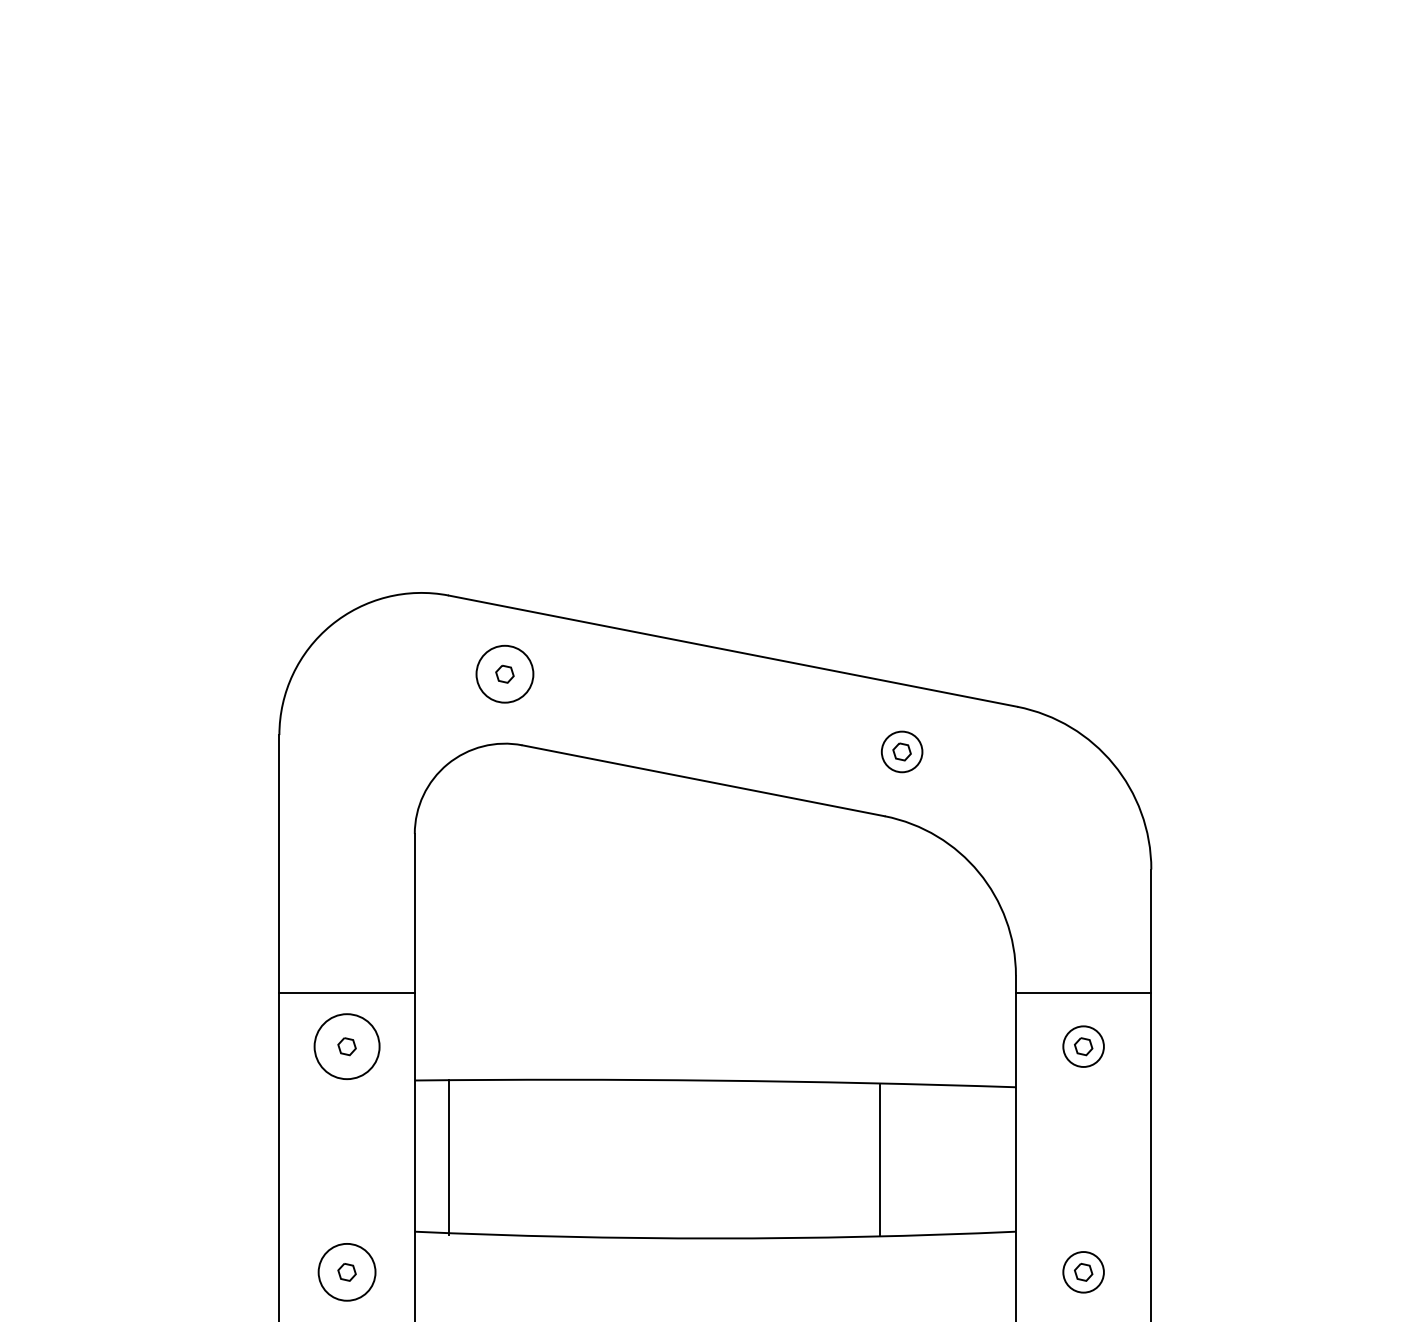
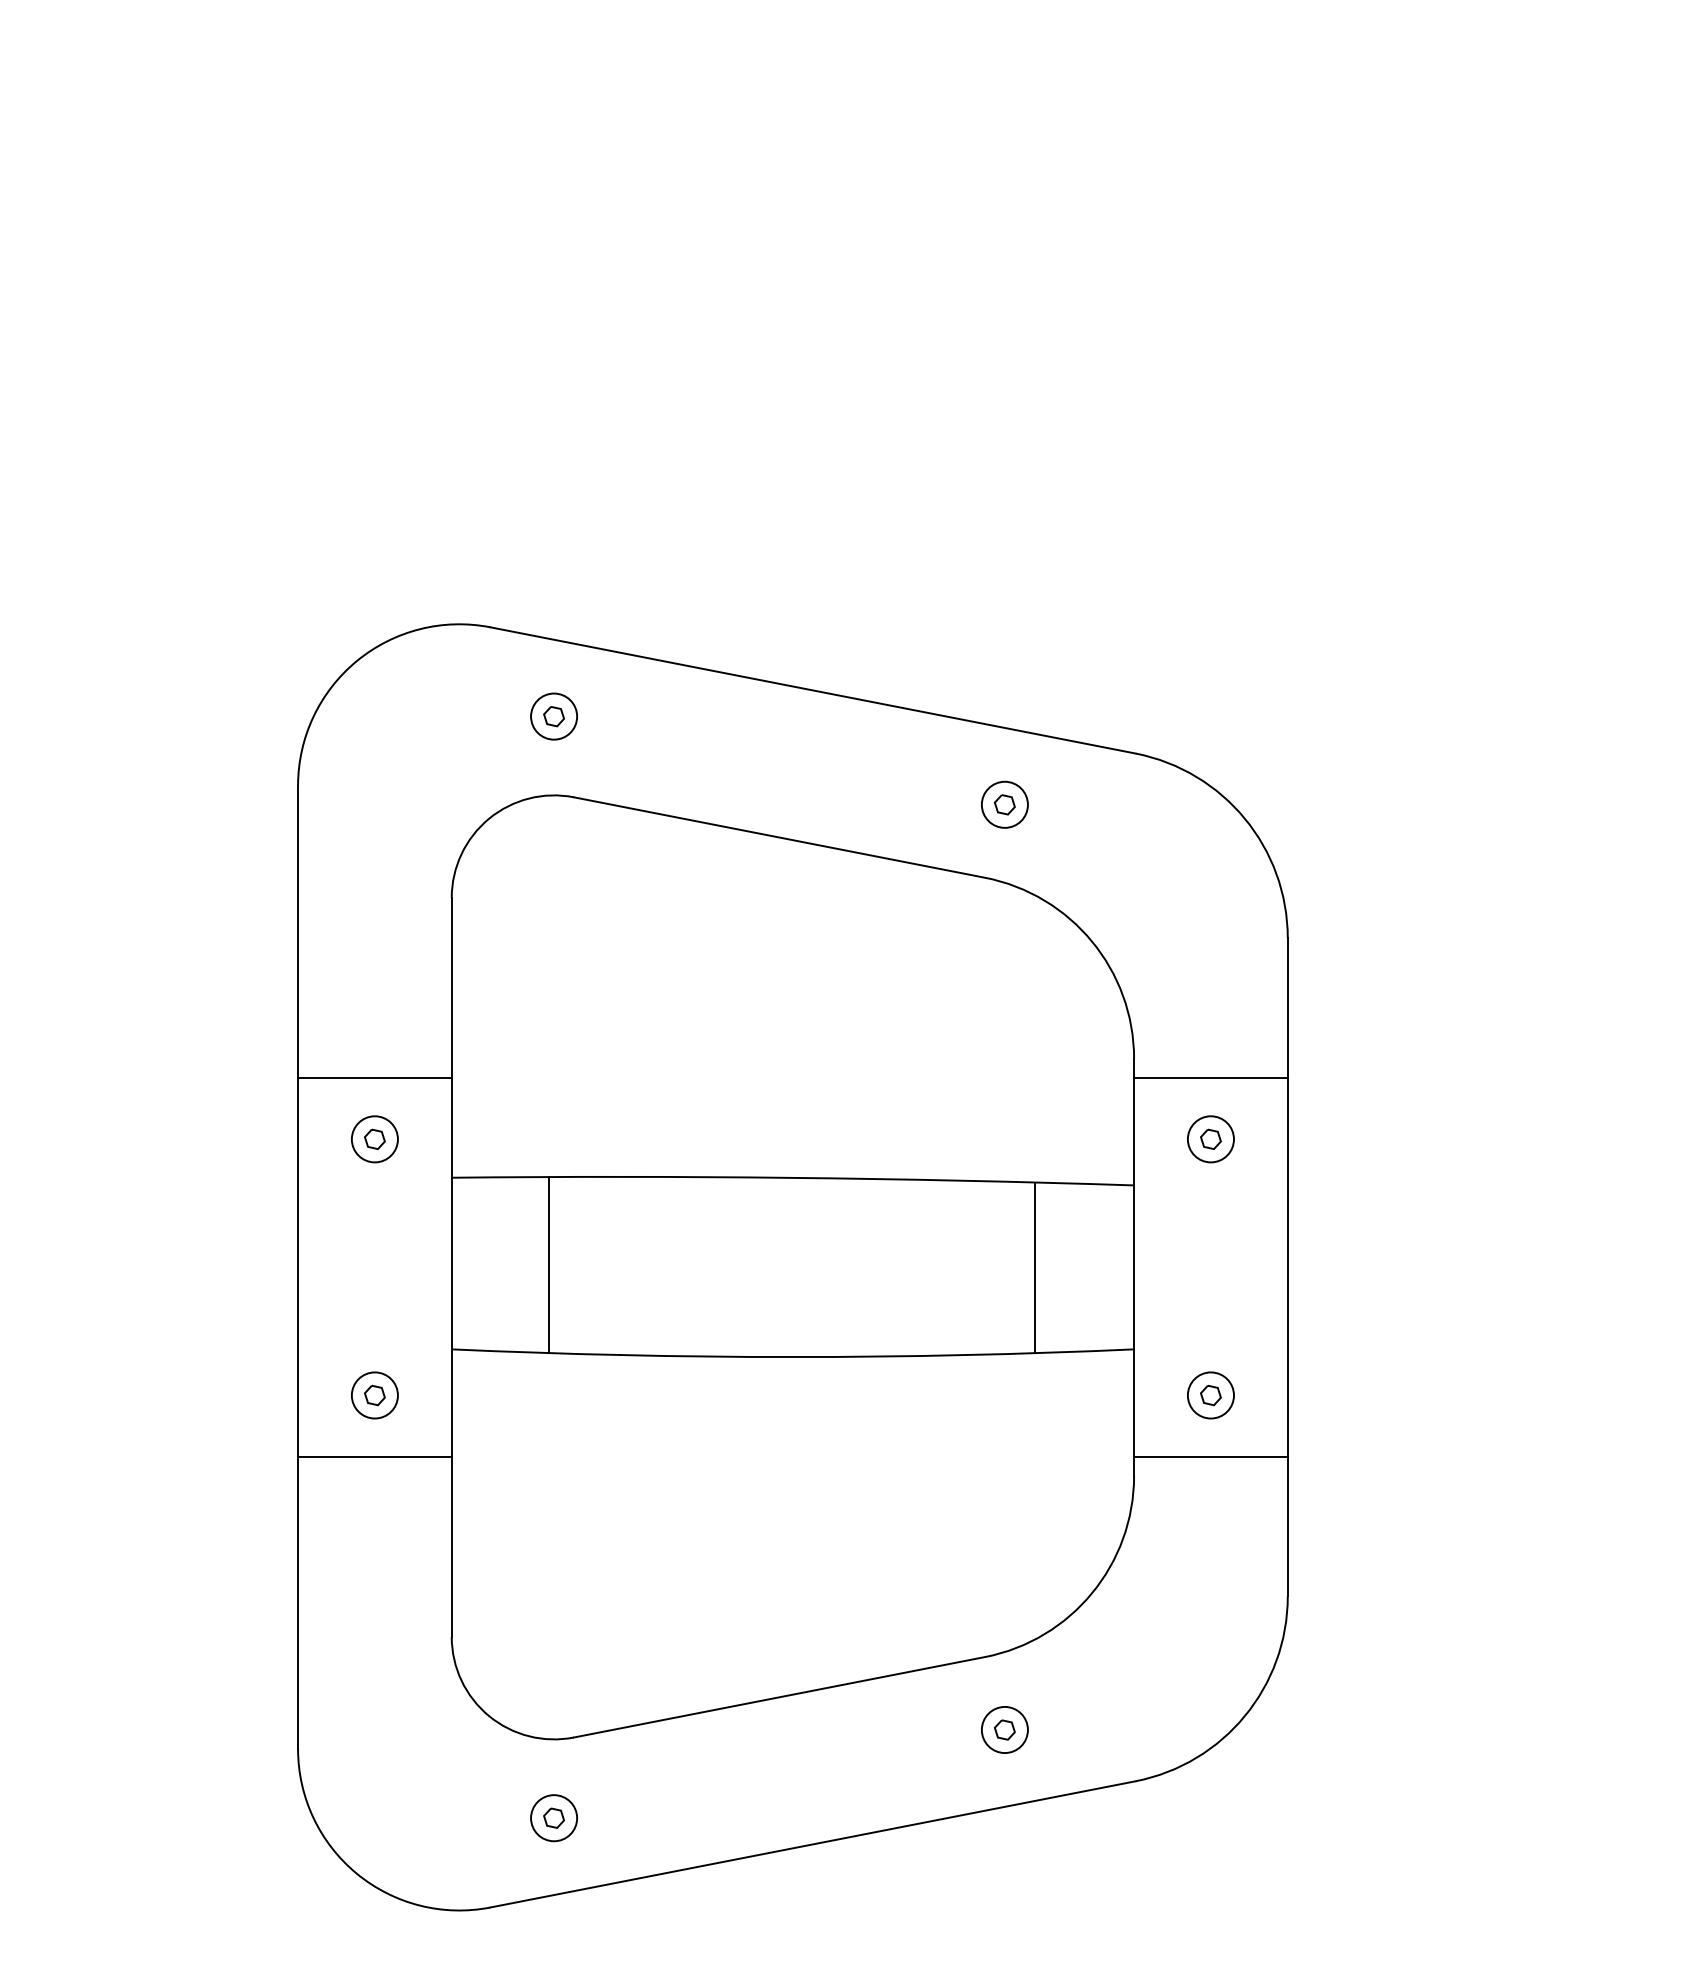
circle: (505, 674) -> (554, 716), size x0.71
circle: (346, 1046) -> (374, 1139), size x0.62
line: (448, 1157) -> (548, 1265), moved
line: (879, 1159) -> (1035, 1267), moved
circle: (346, 1272) -> (374, 1395), size x0.71

